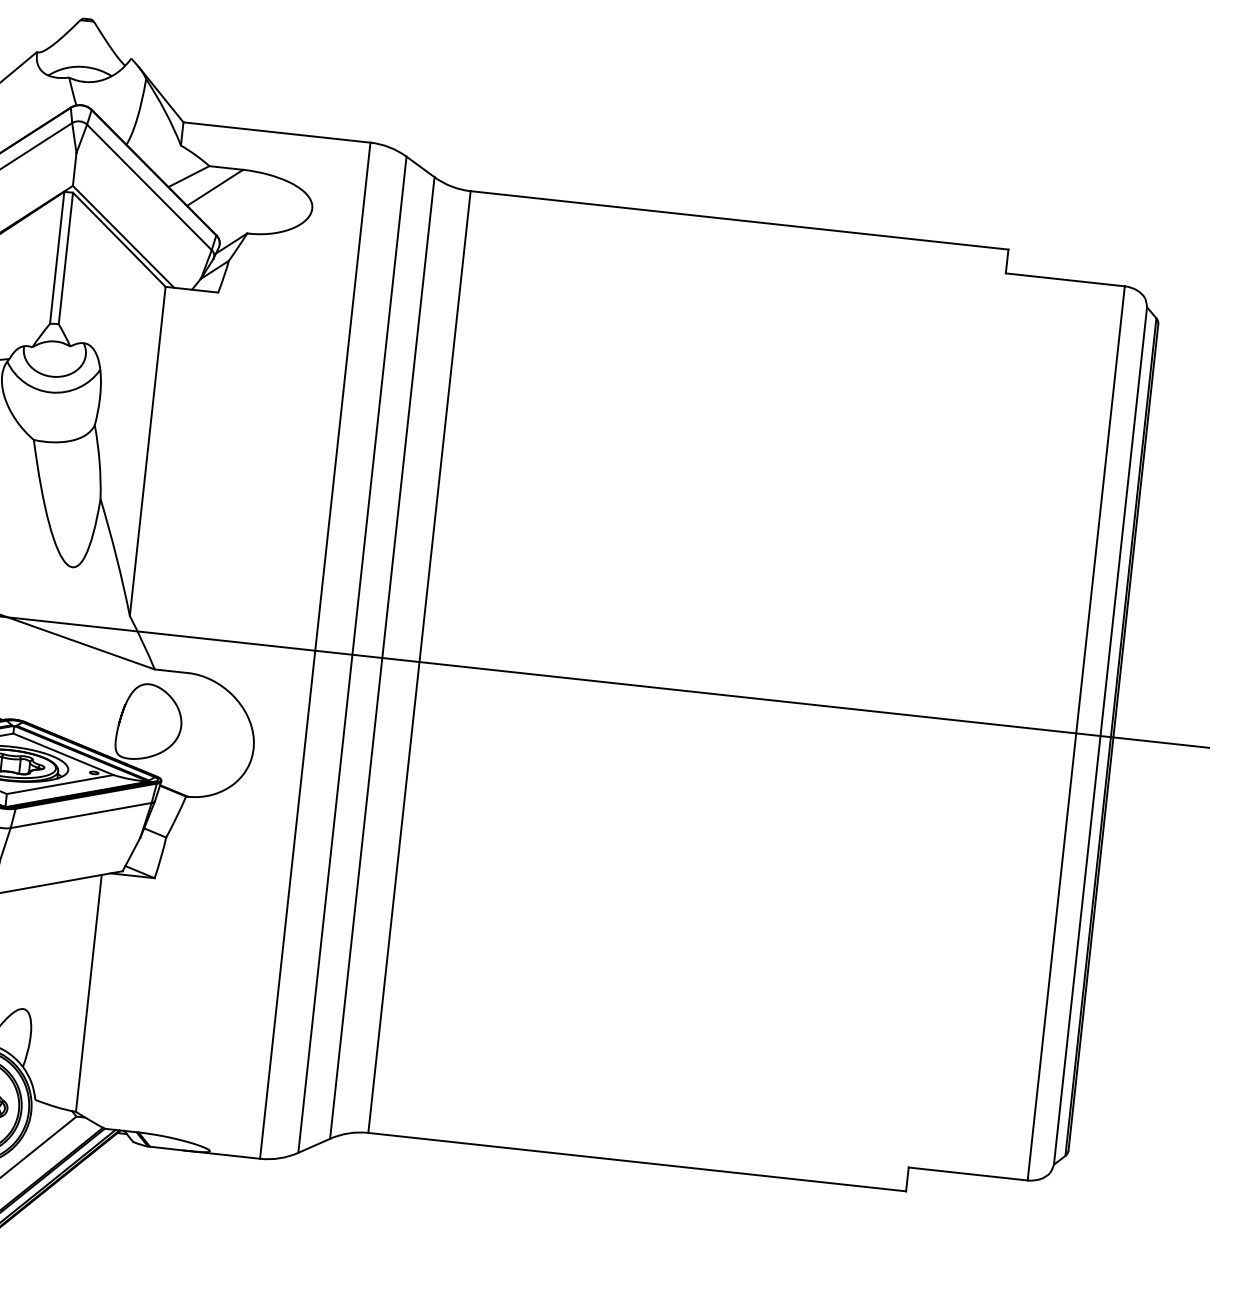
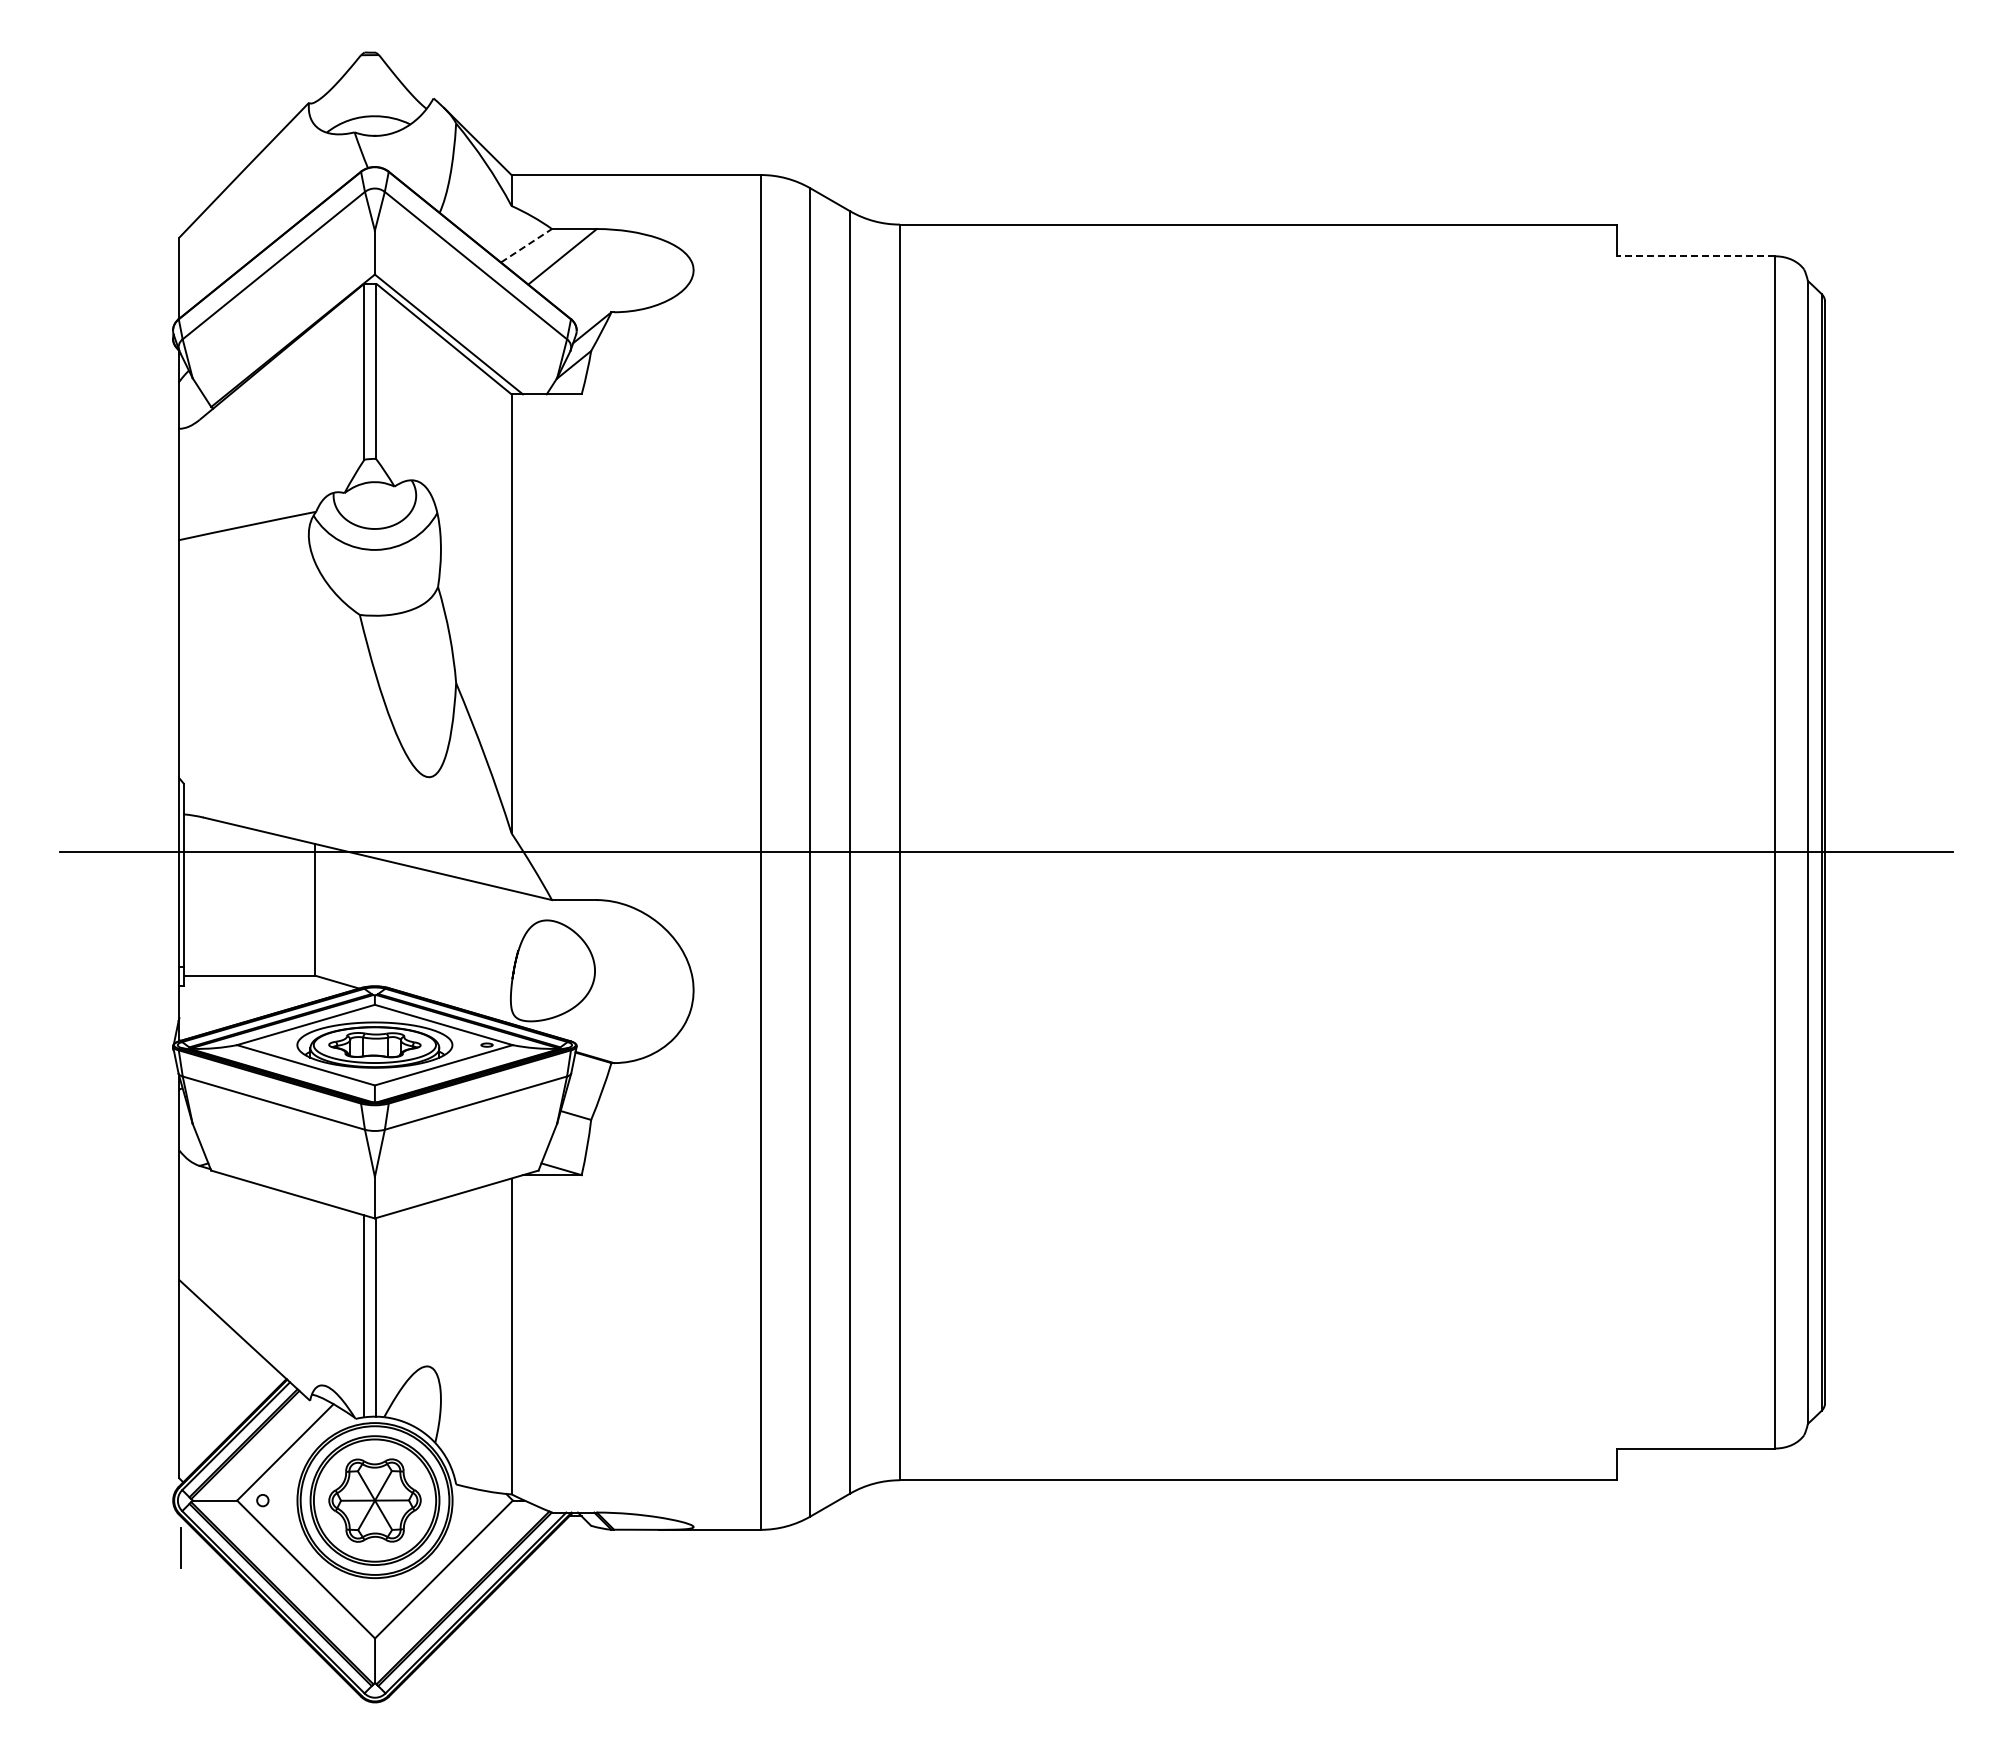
line: (188, 176) -> (526, 245), solid -> dashed
line: (1064, 279) -> (1695, 256), solid -> dashed

